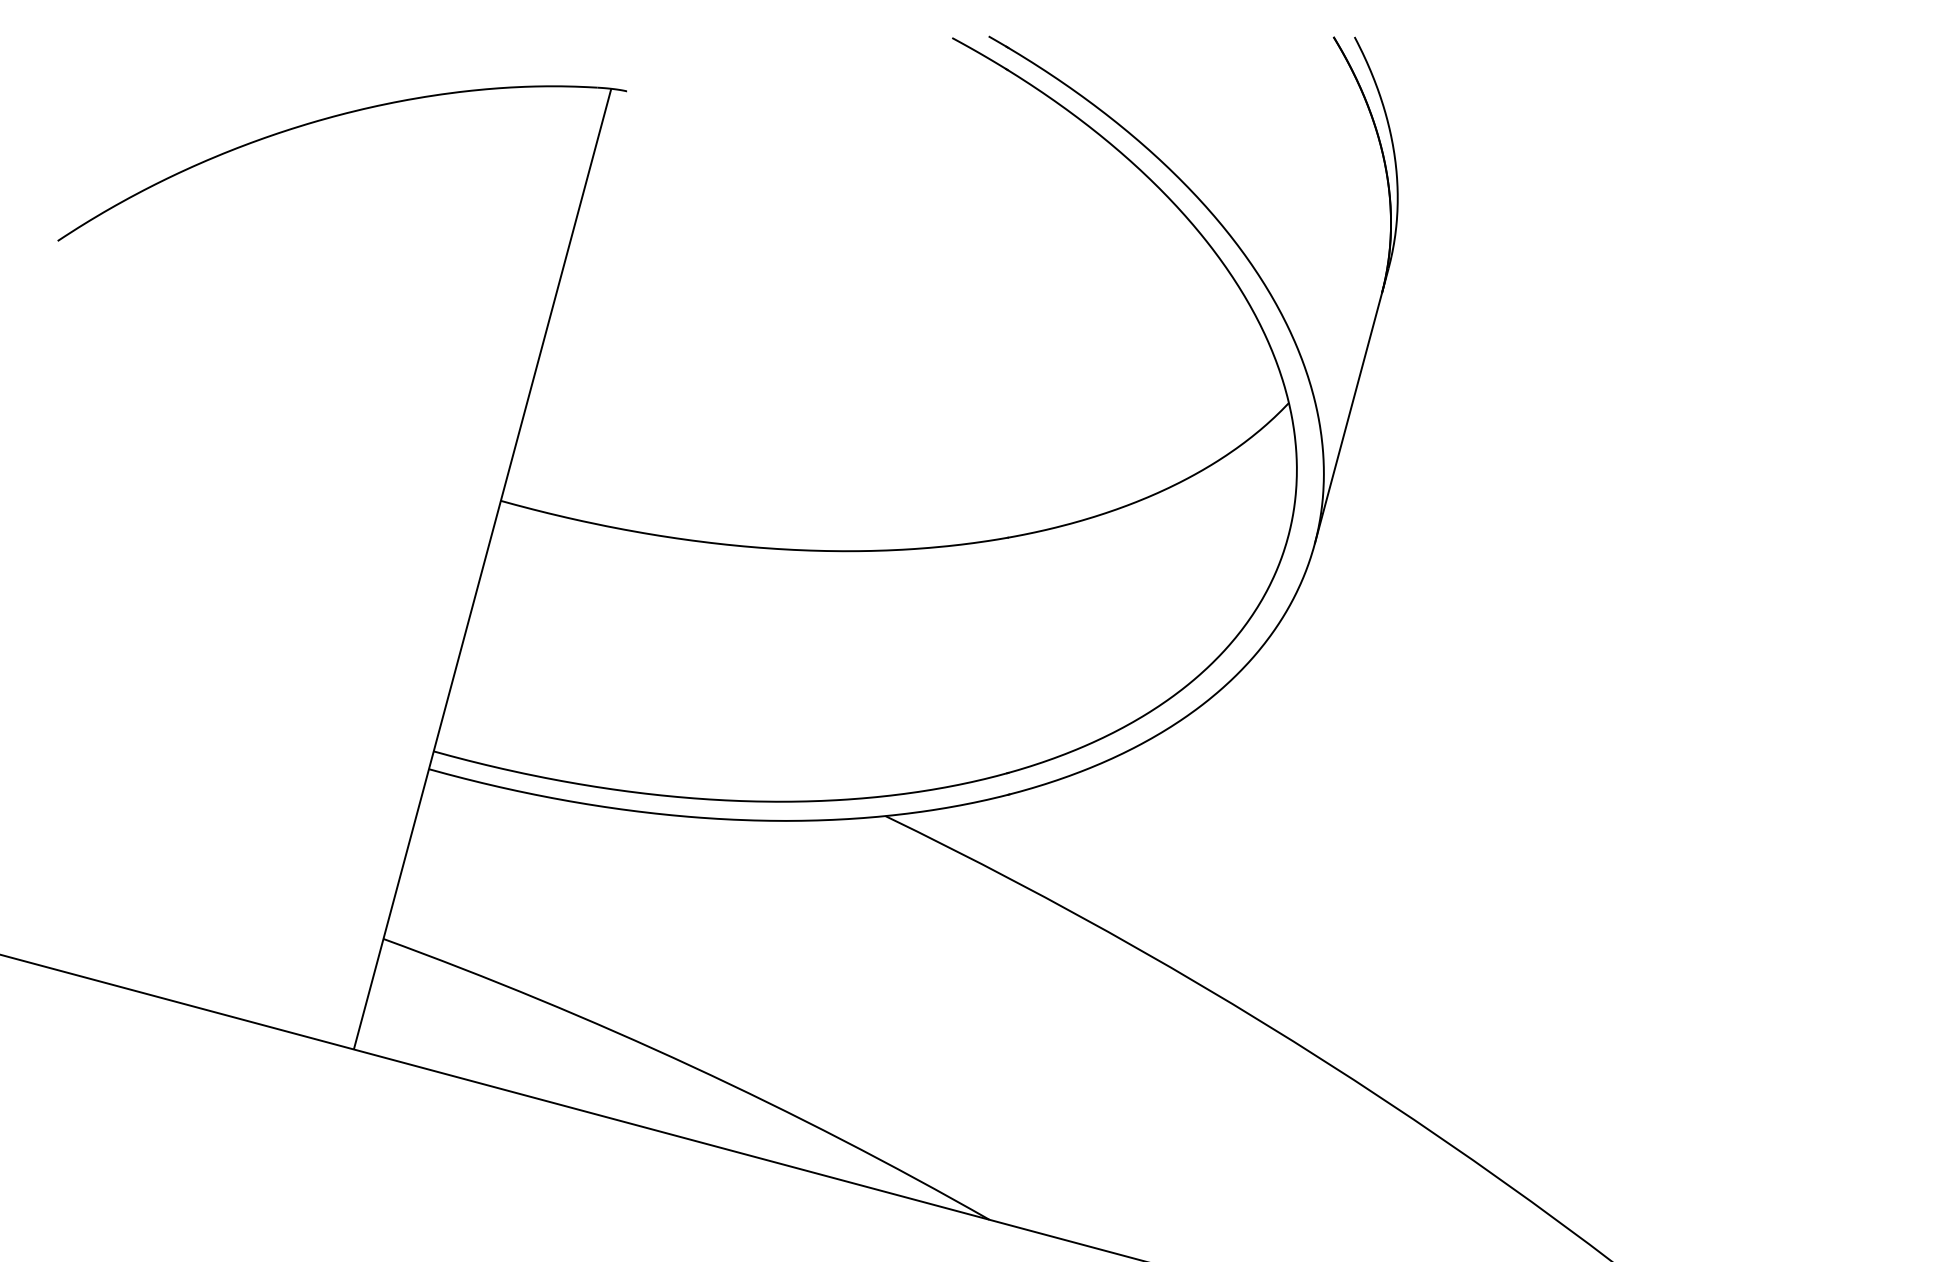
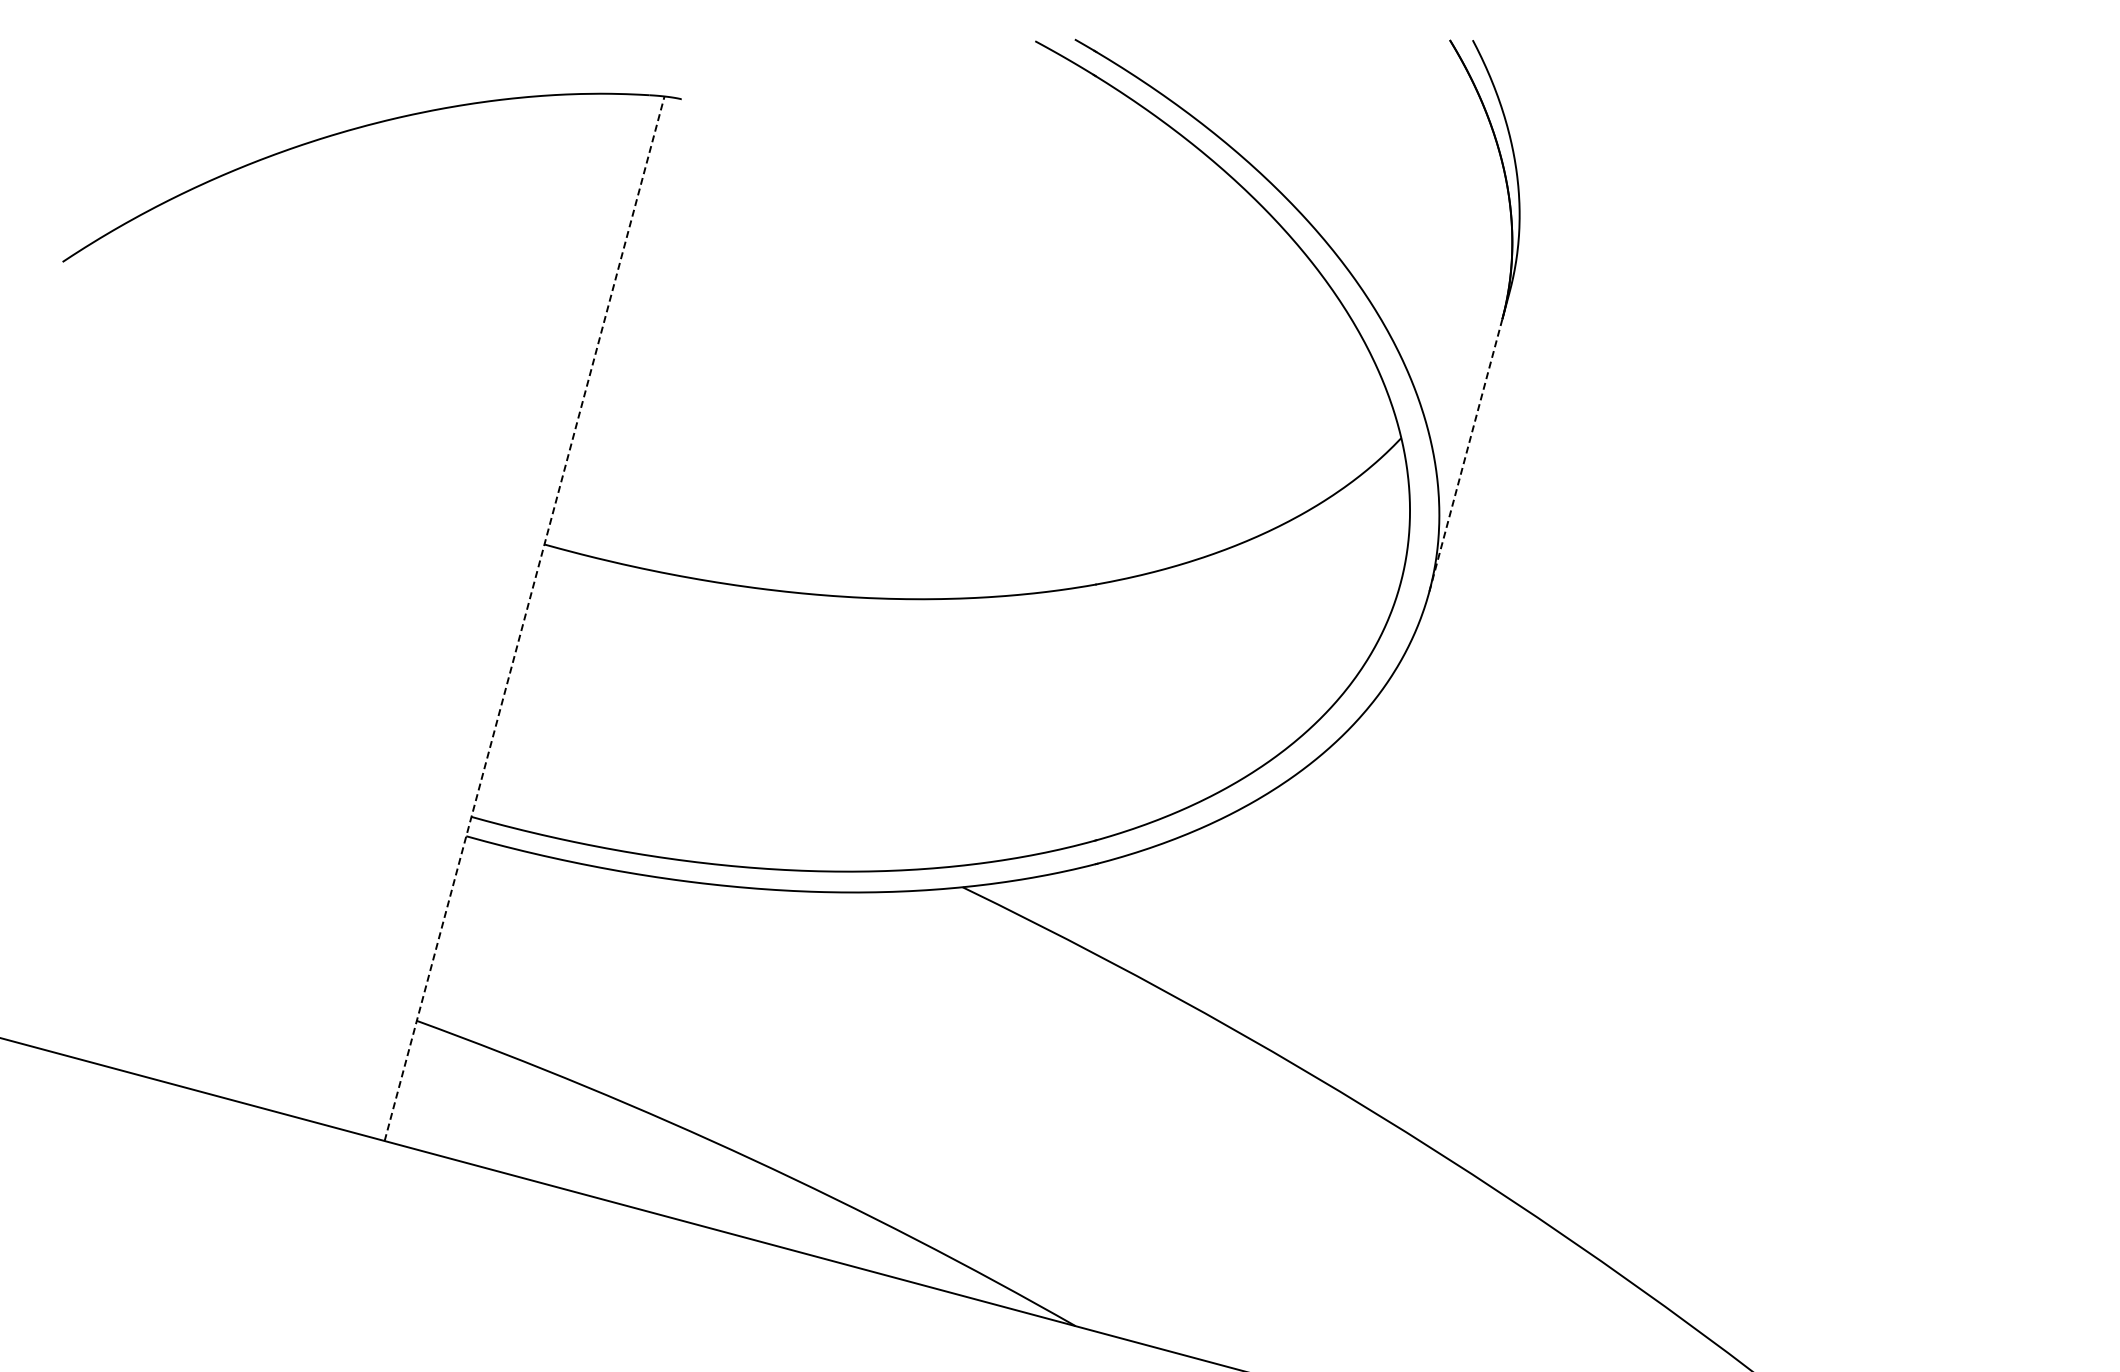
line: (1348, 418) -> (1466, 454), solid -> dashed
line: (482, 568) -> (524, 618), solid -> dashed

